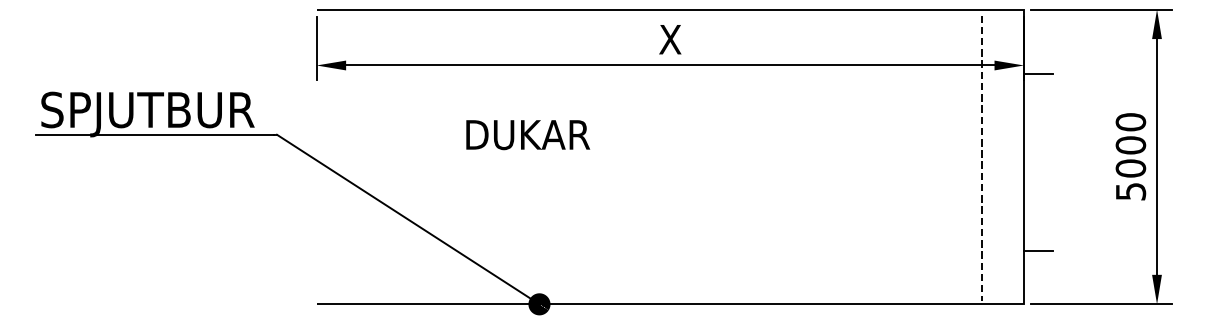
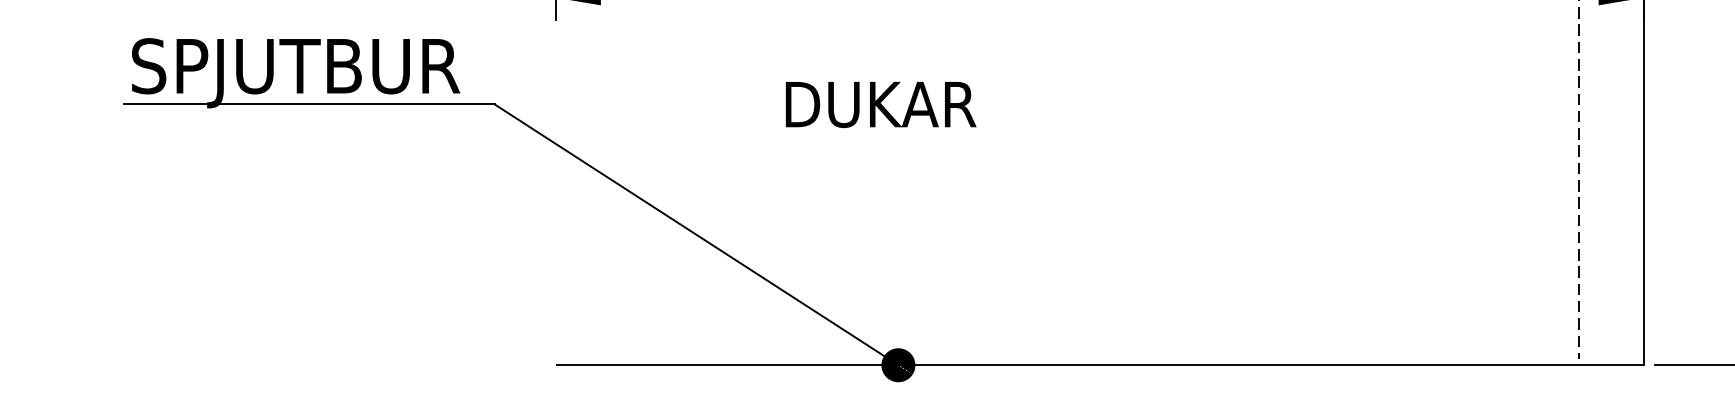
line: (1038, 74) -> (1666, 11), removed
line: (1038, 251) -> (1666, 283), removed

